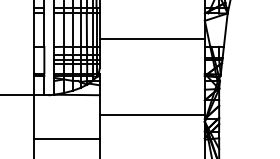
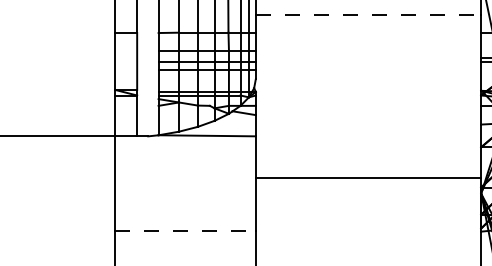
line: (152, 38) -> (368, 14), solid -> dashed
line: (66, 139) -> (184, 231), solid -> dashed

